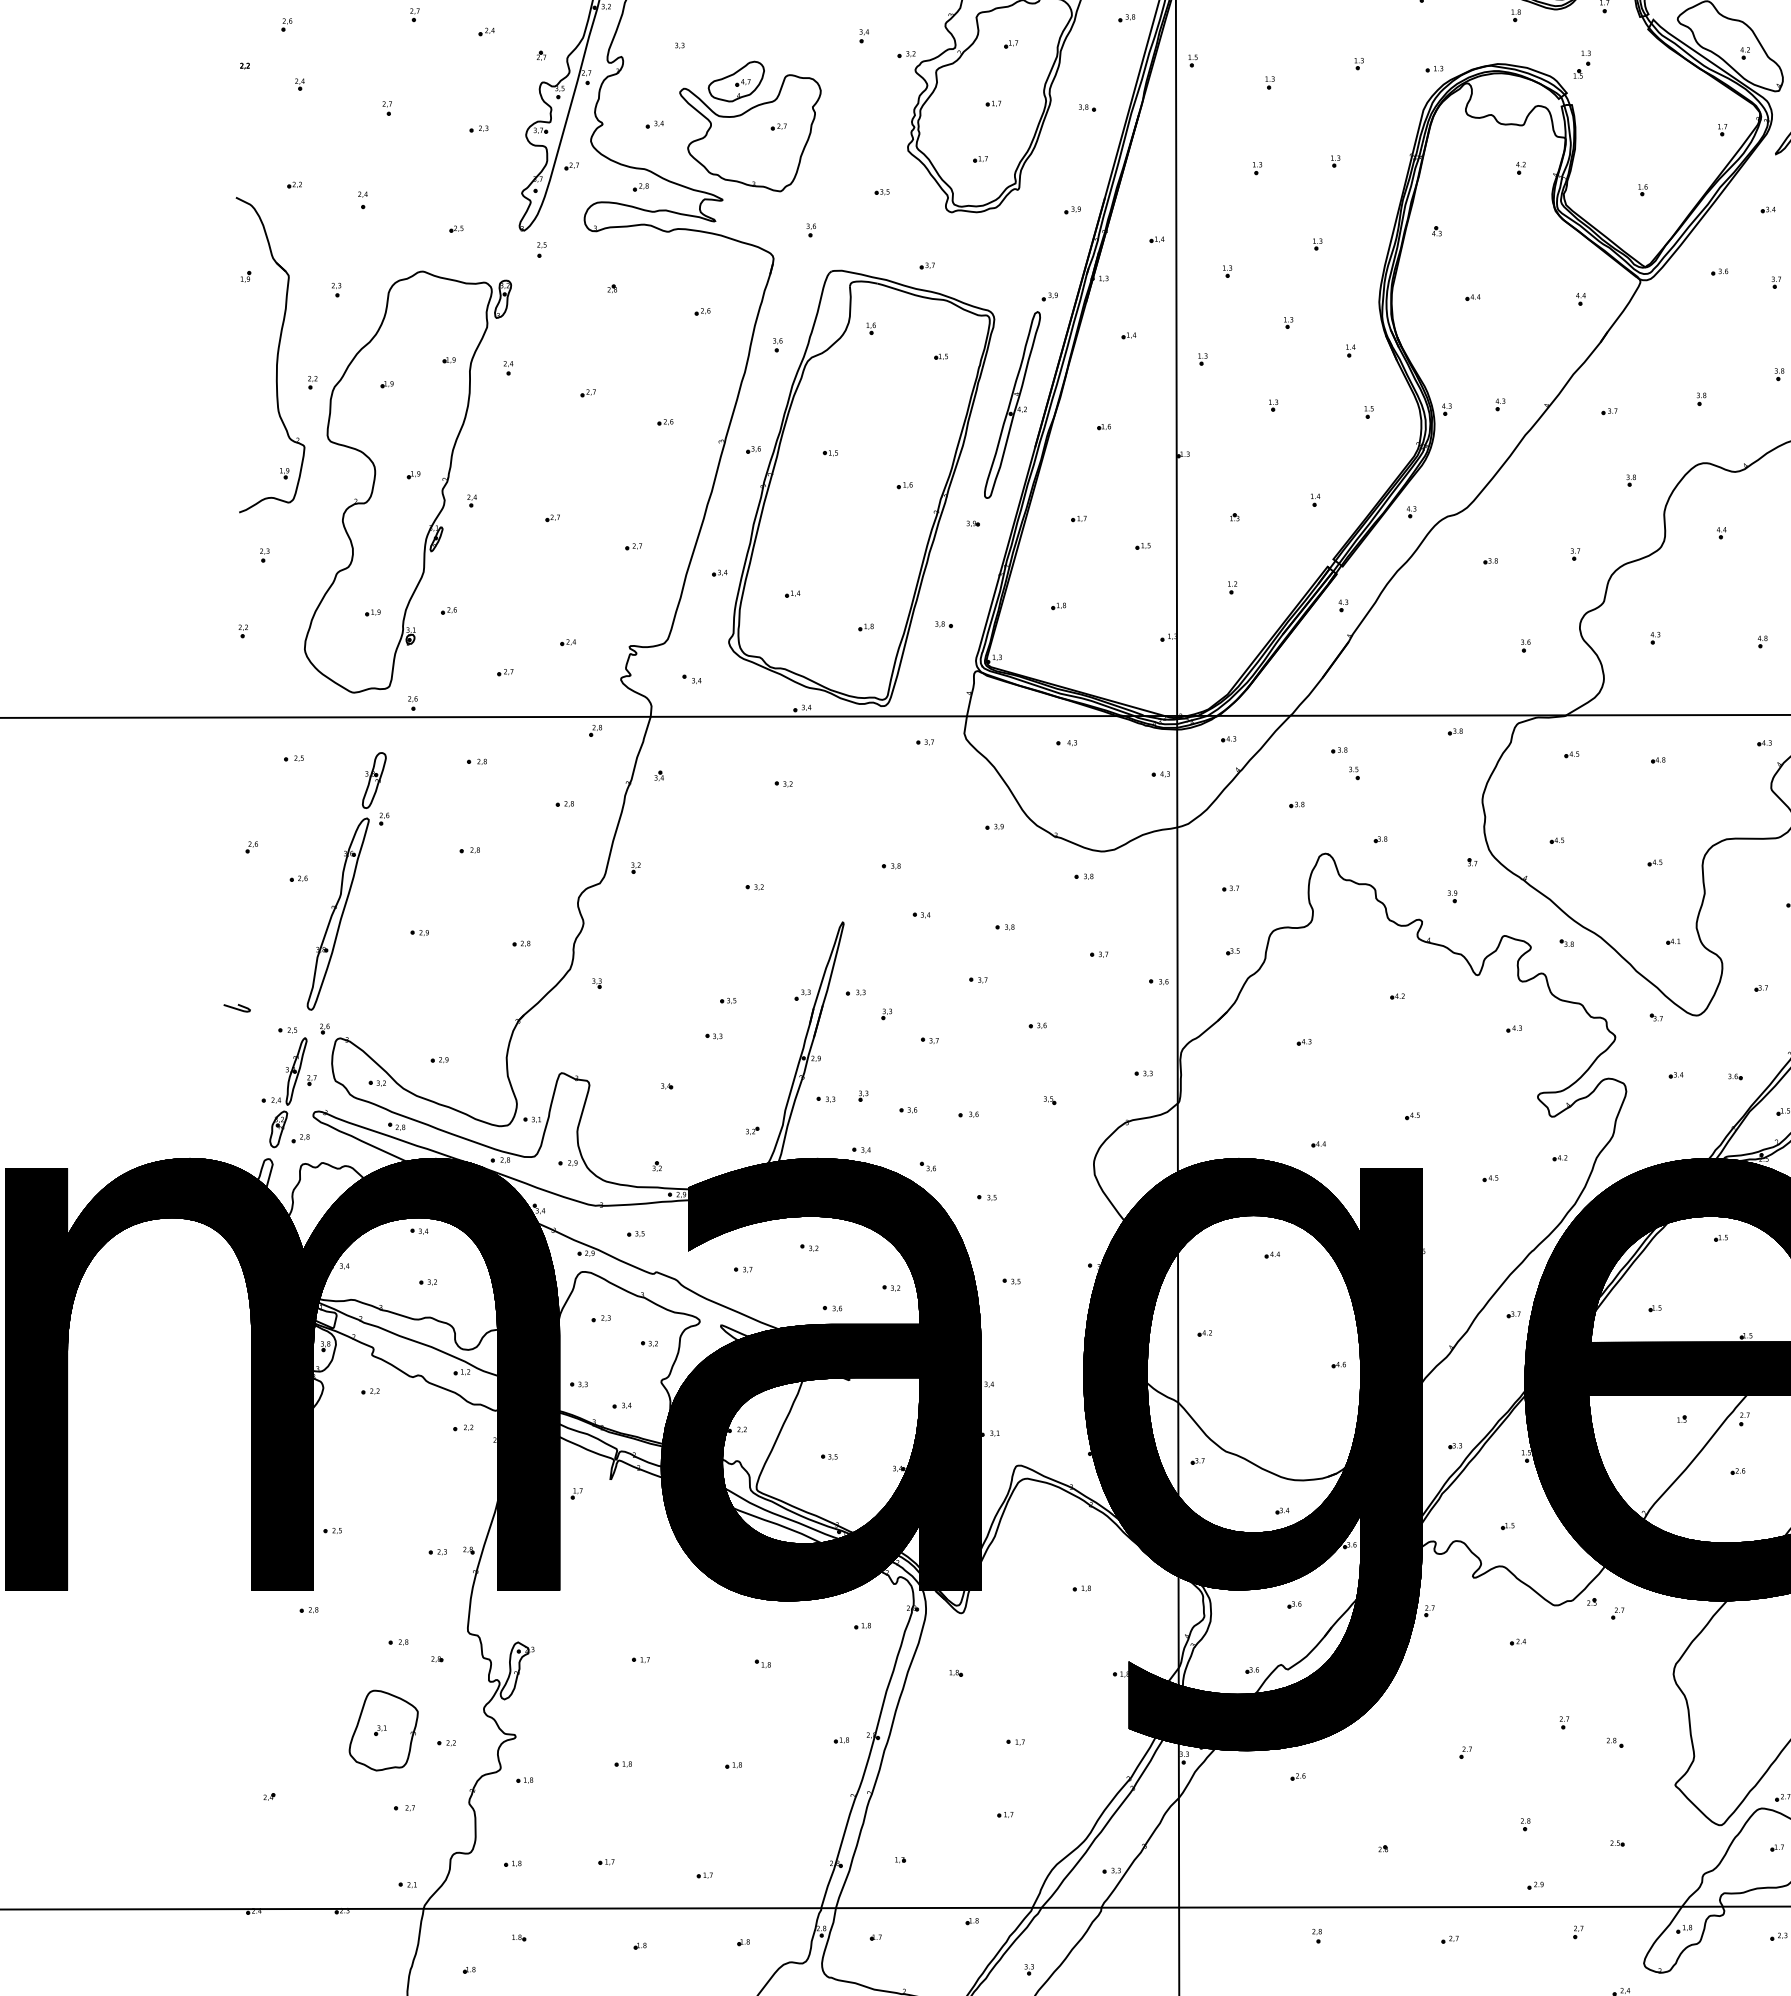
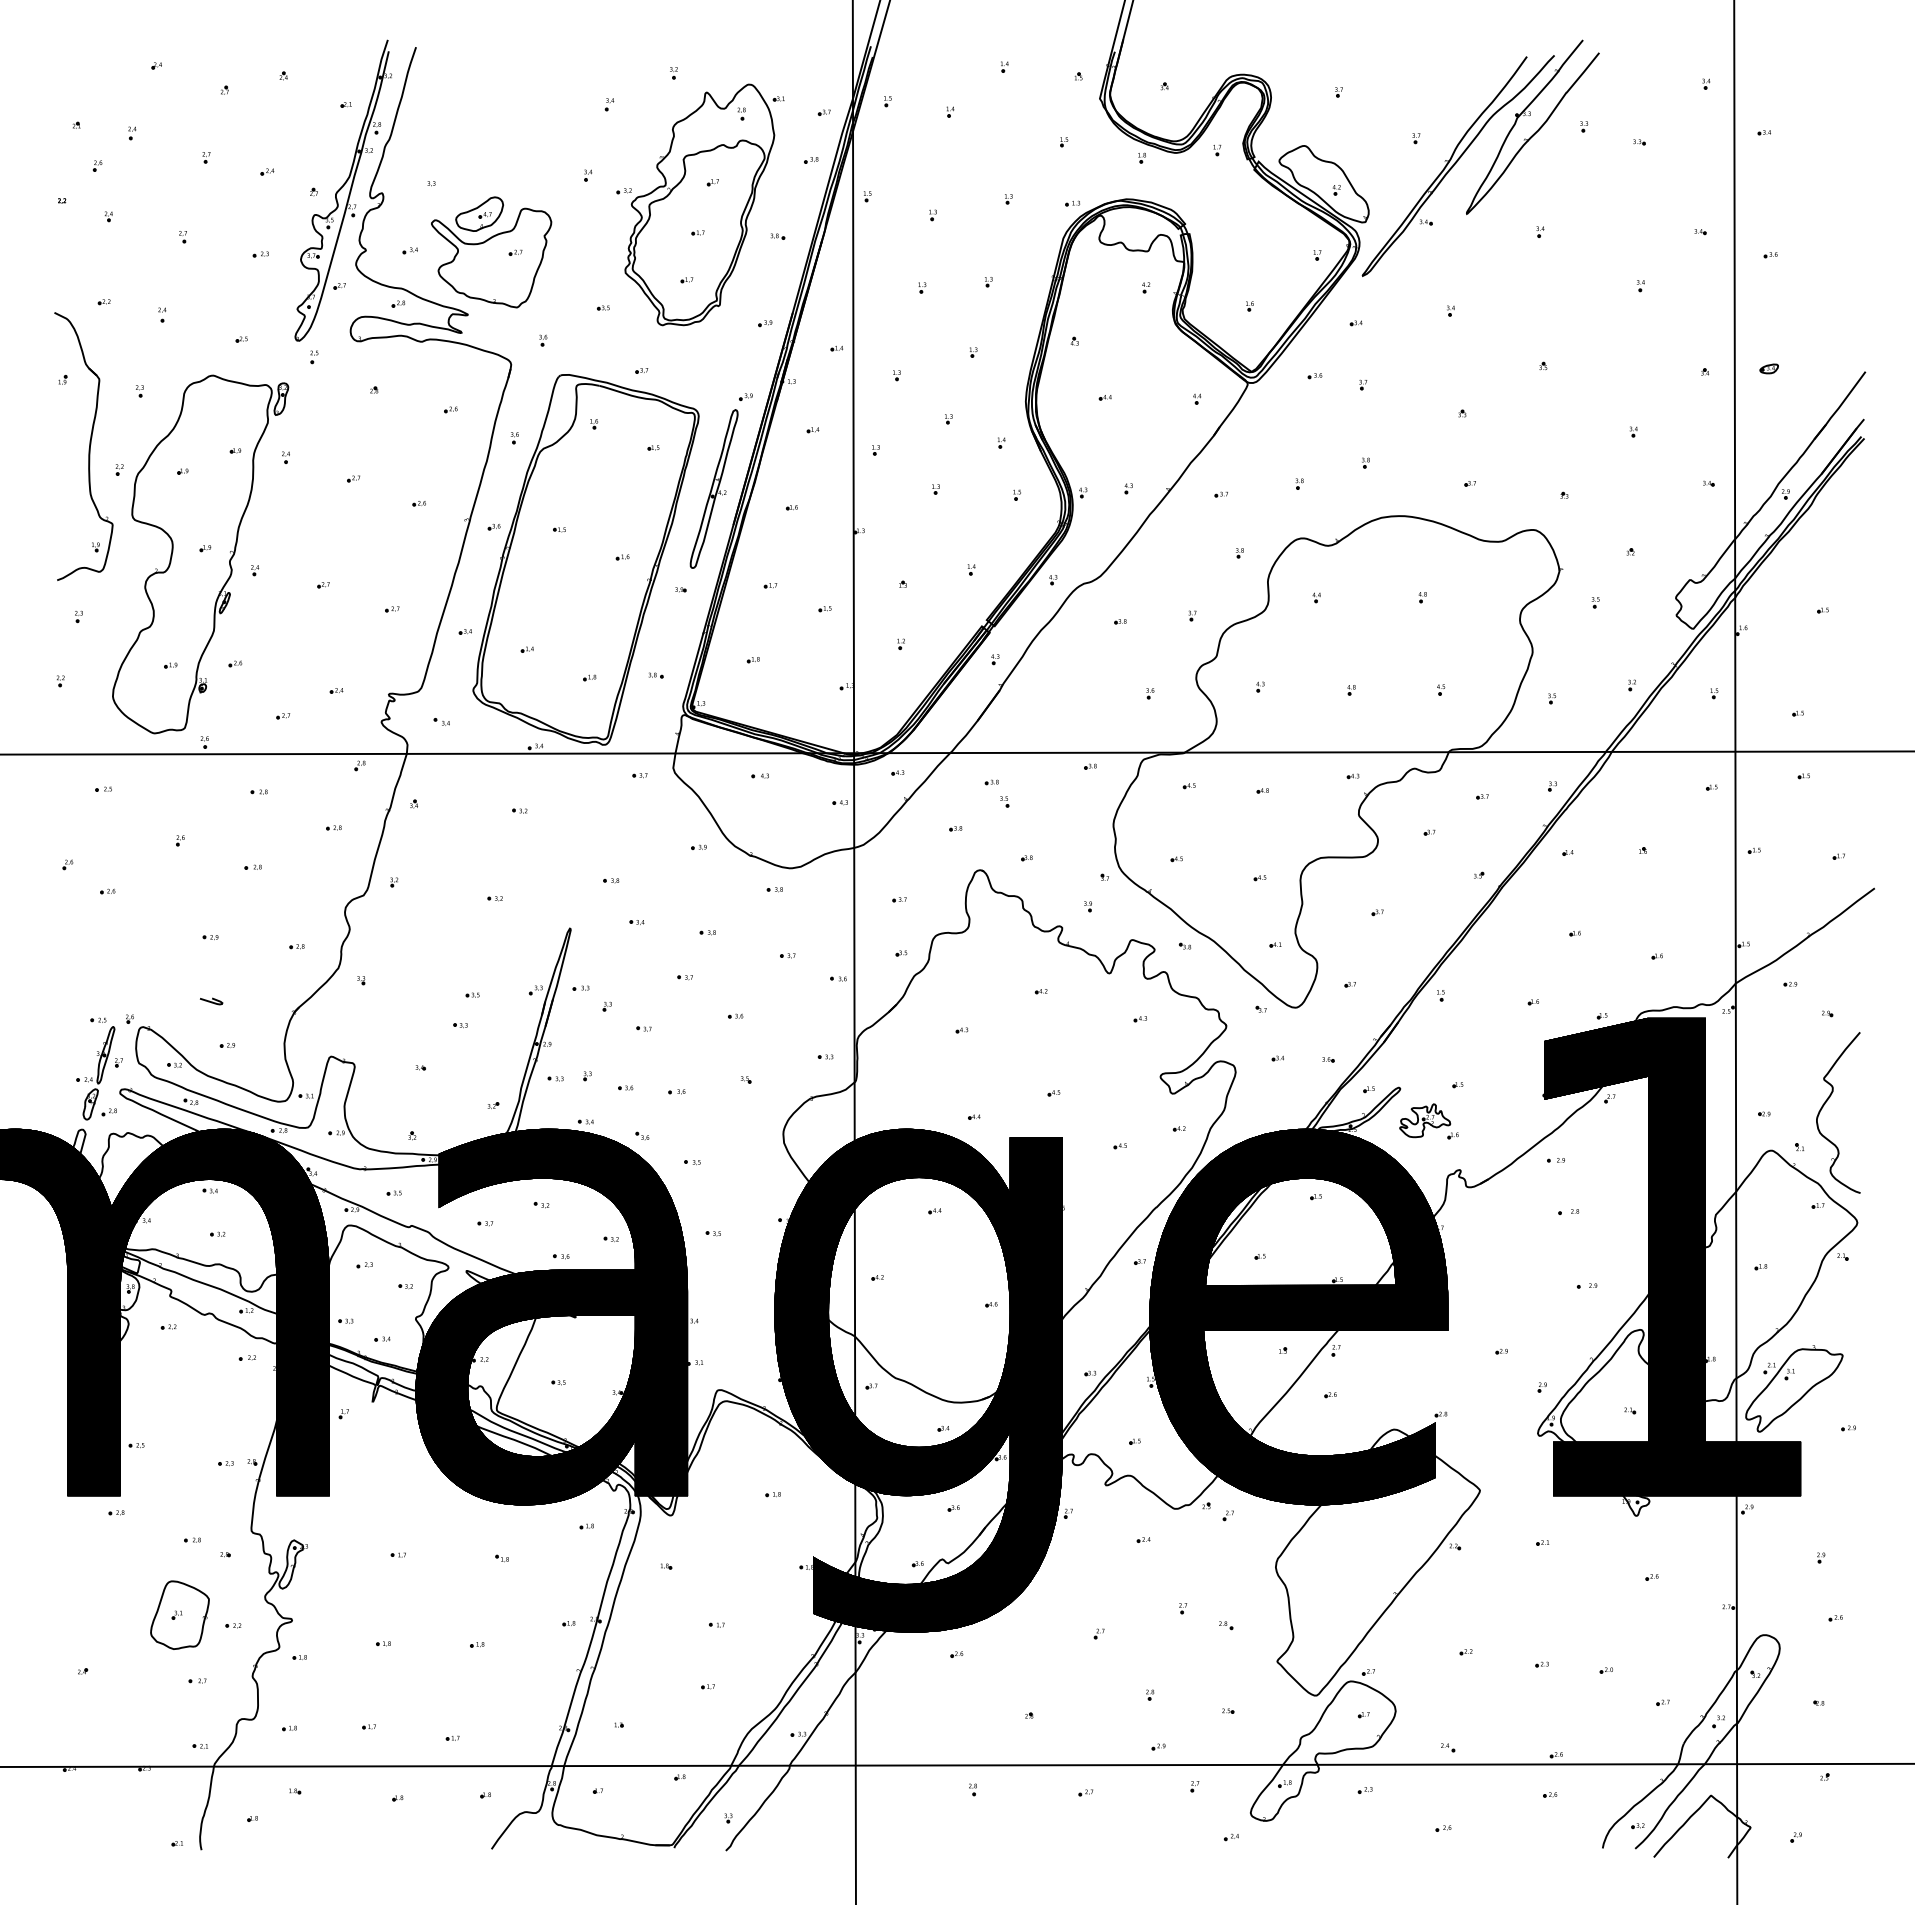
part: (1582, 64) -> (1198, 199), removed
part: (346, 881) -> (148, 893), removed
curve: (237, 1008) -> (211, 1001), moved

